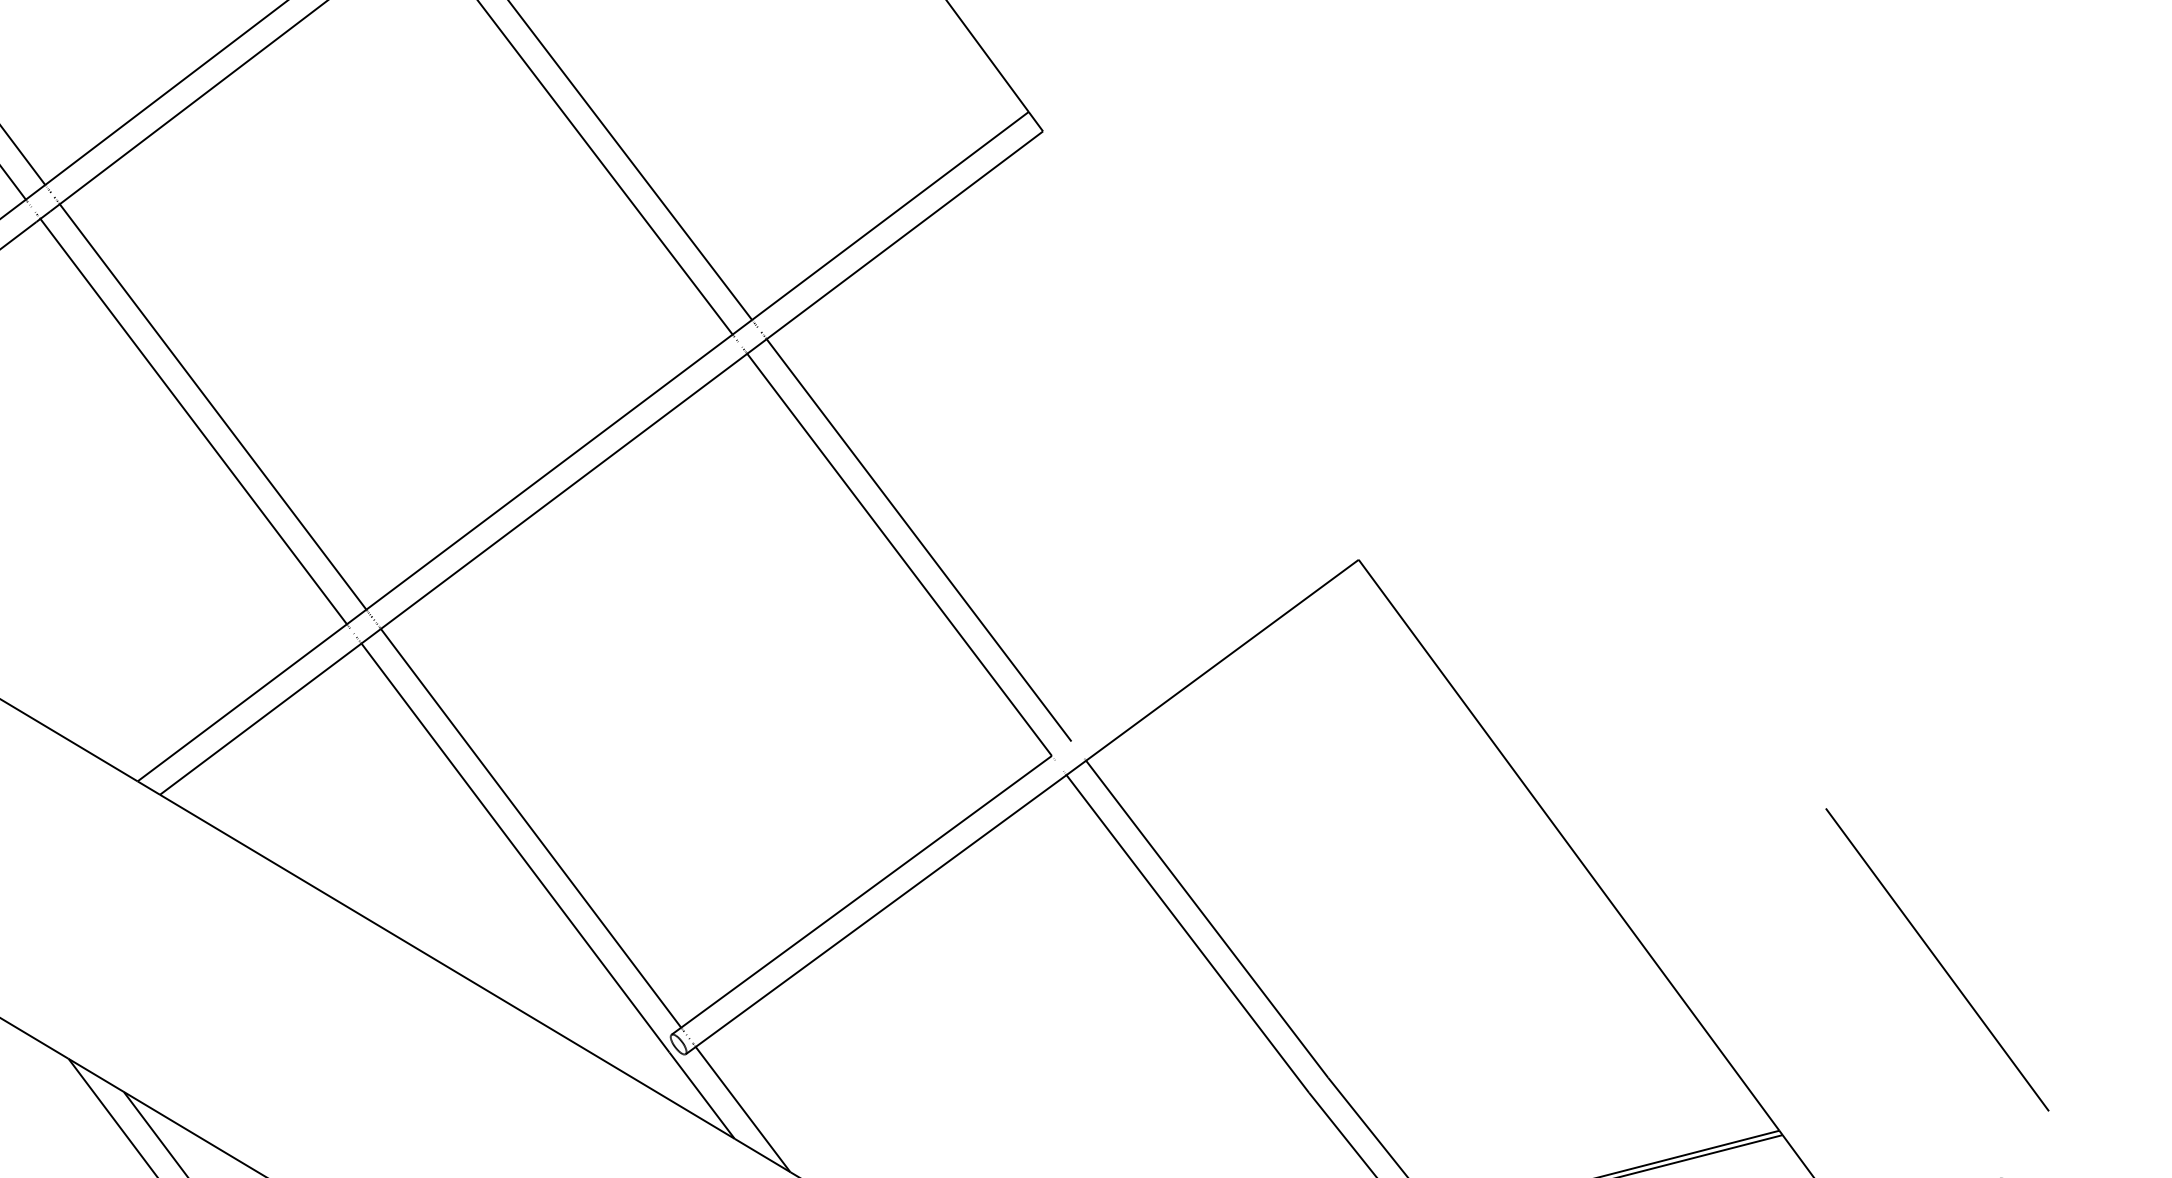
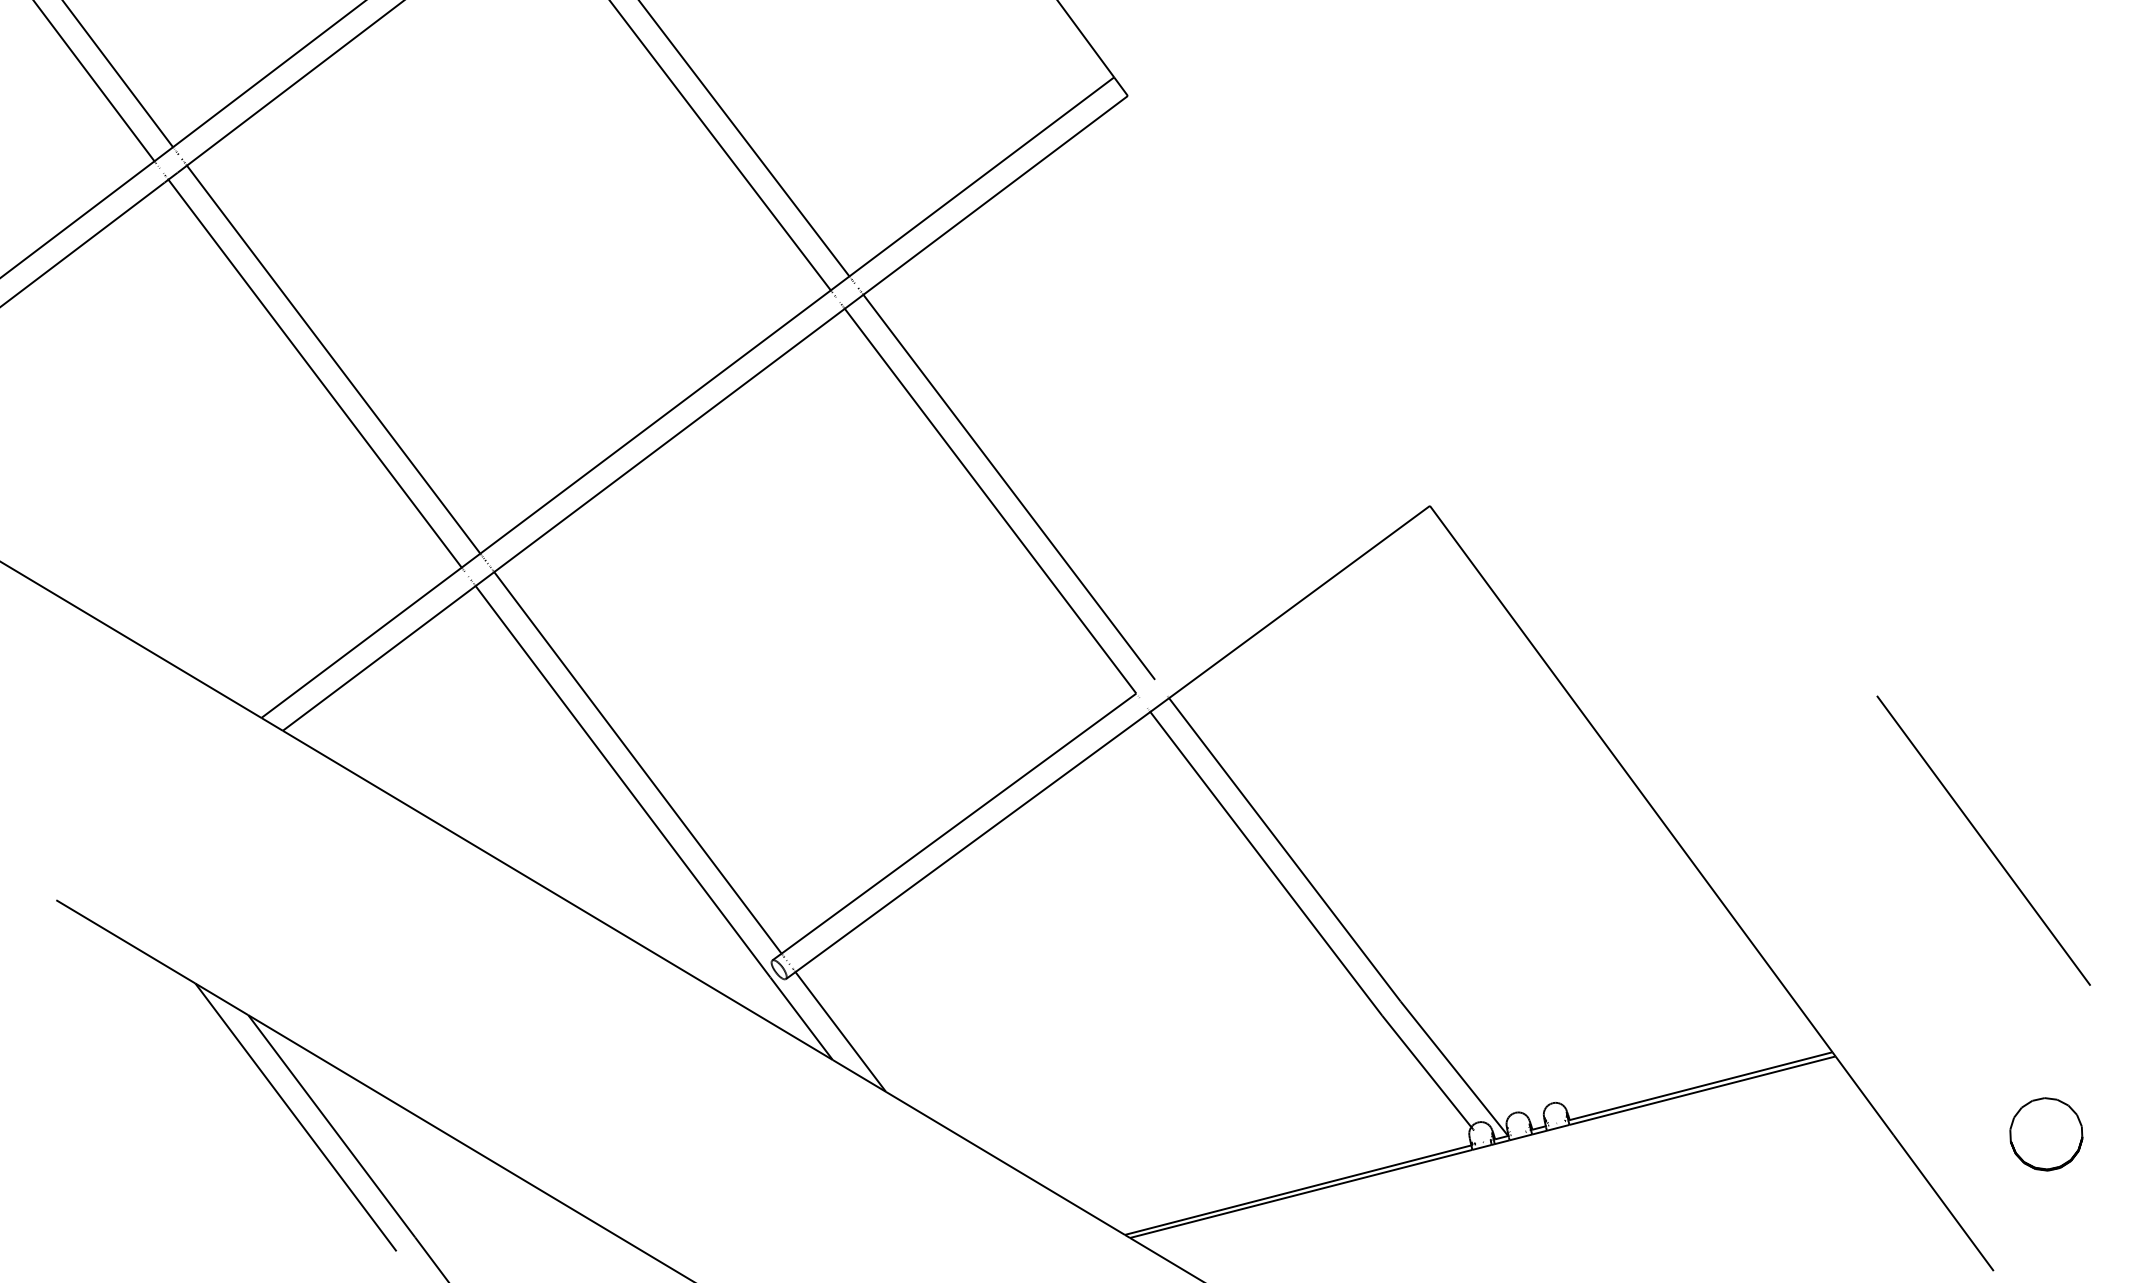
line: (1937, 959) -> (1983, 840), moved

